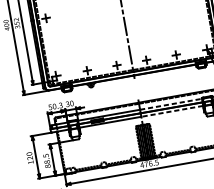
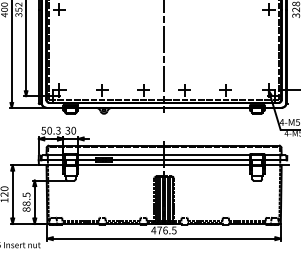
line: (171, 104) -> (207, 155), dashed -> solid
line: (171, 111) -> (206, 165), dashed -> solid

